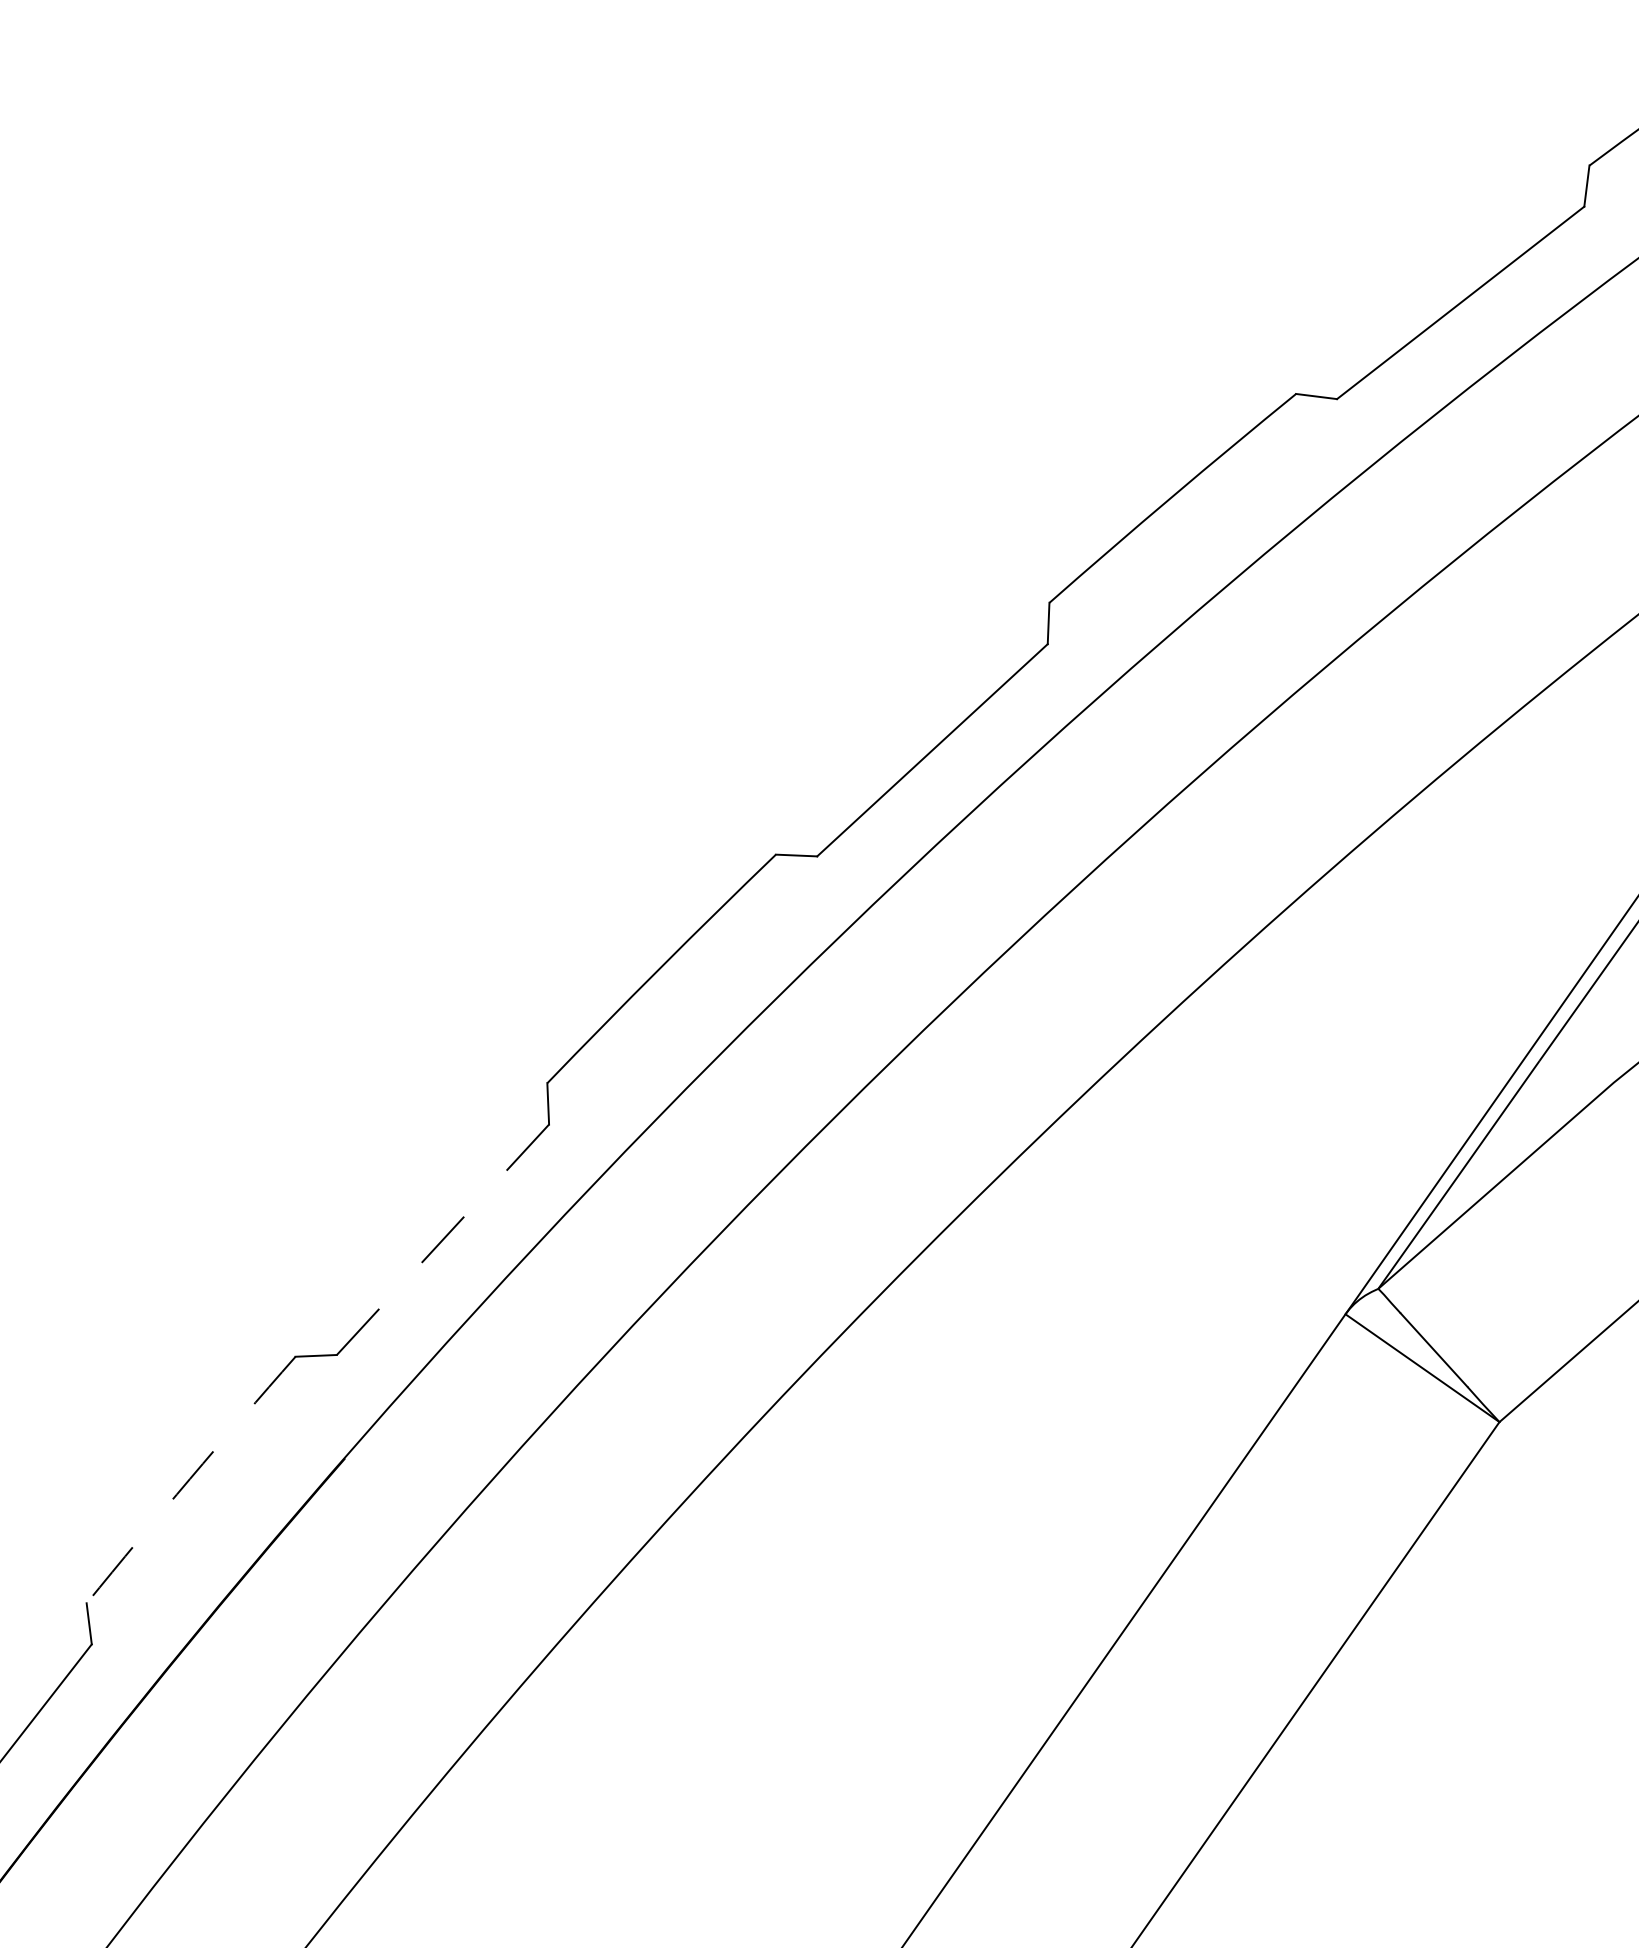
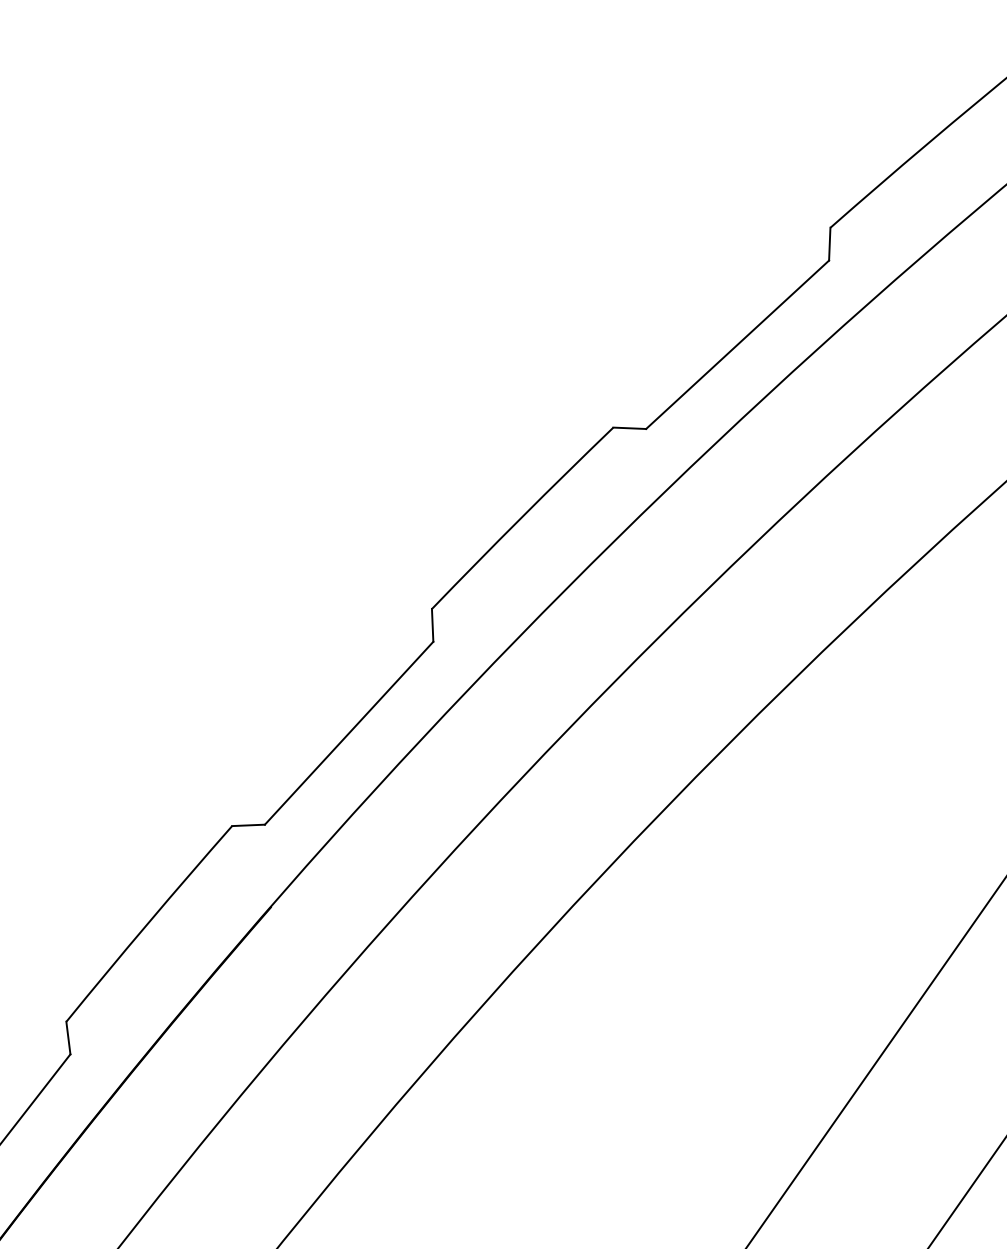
line: (442, 1239) -> (348, 733), dashed -> solid
arc: (189, 1479) -> (147, 923), dashed -> solid

